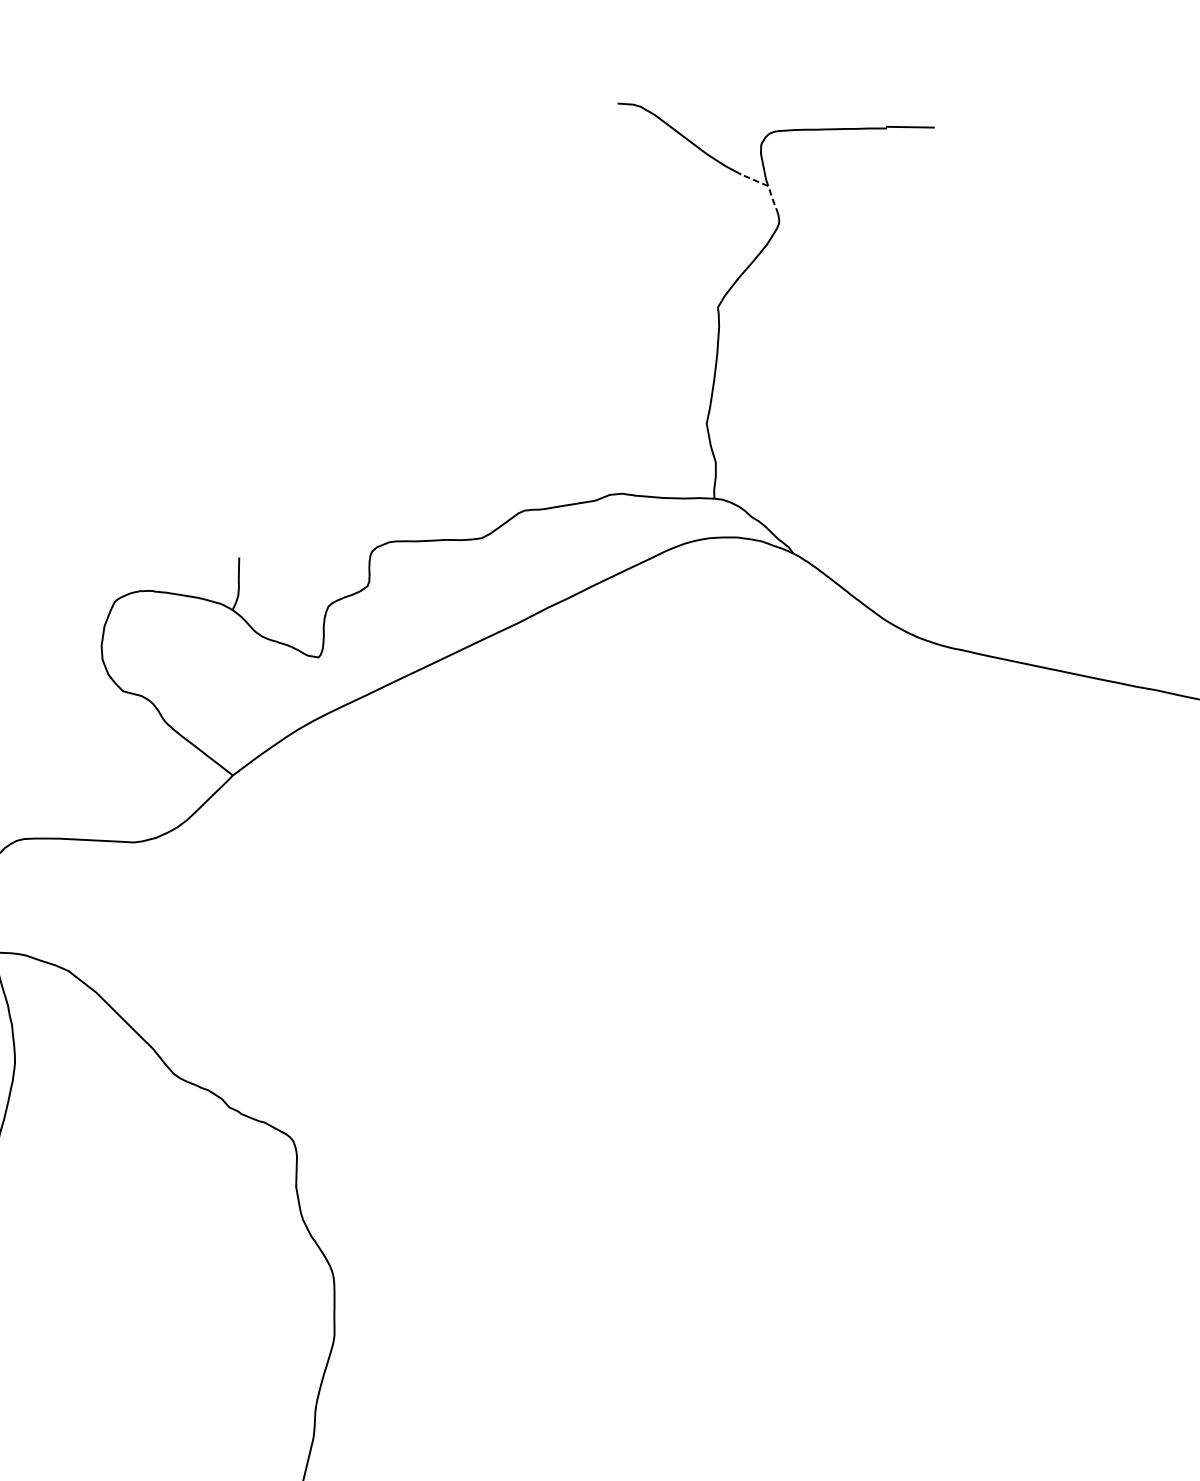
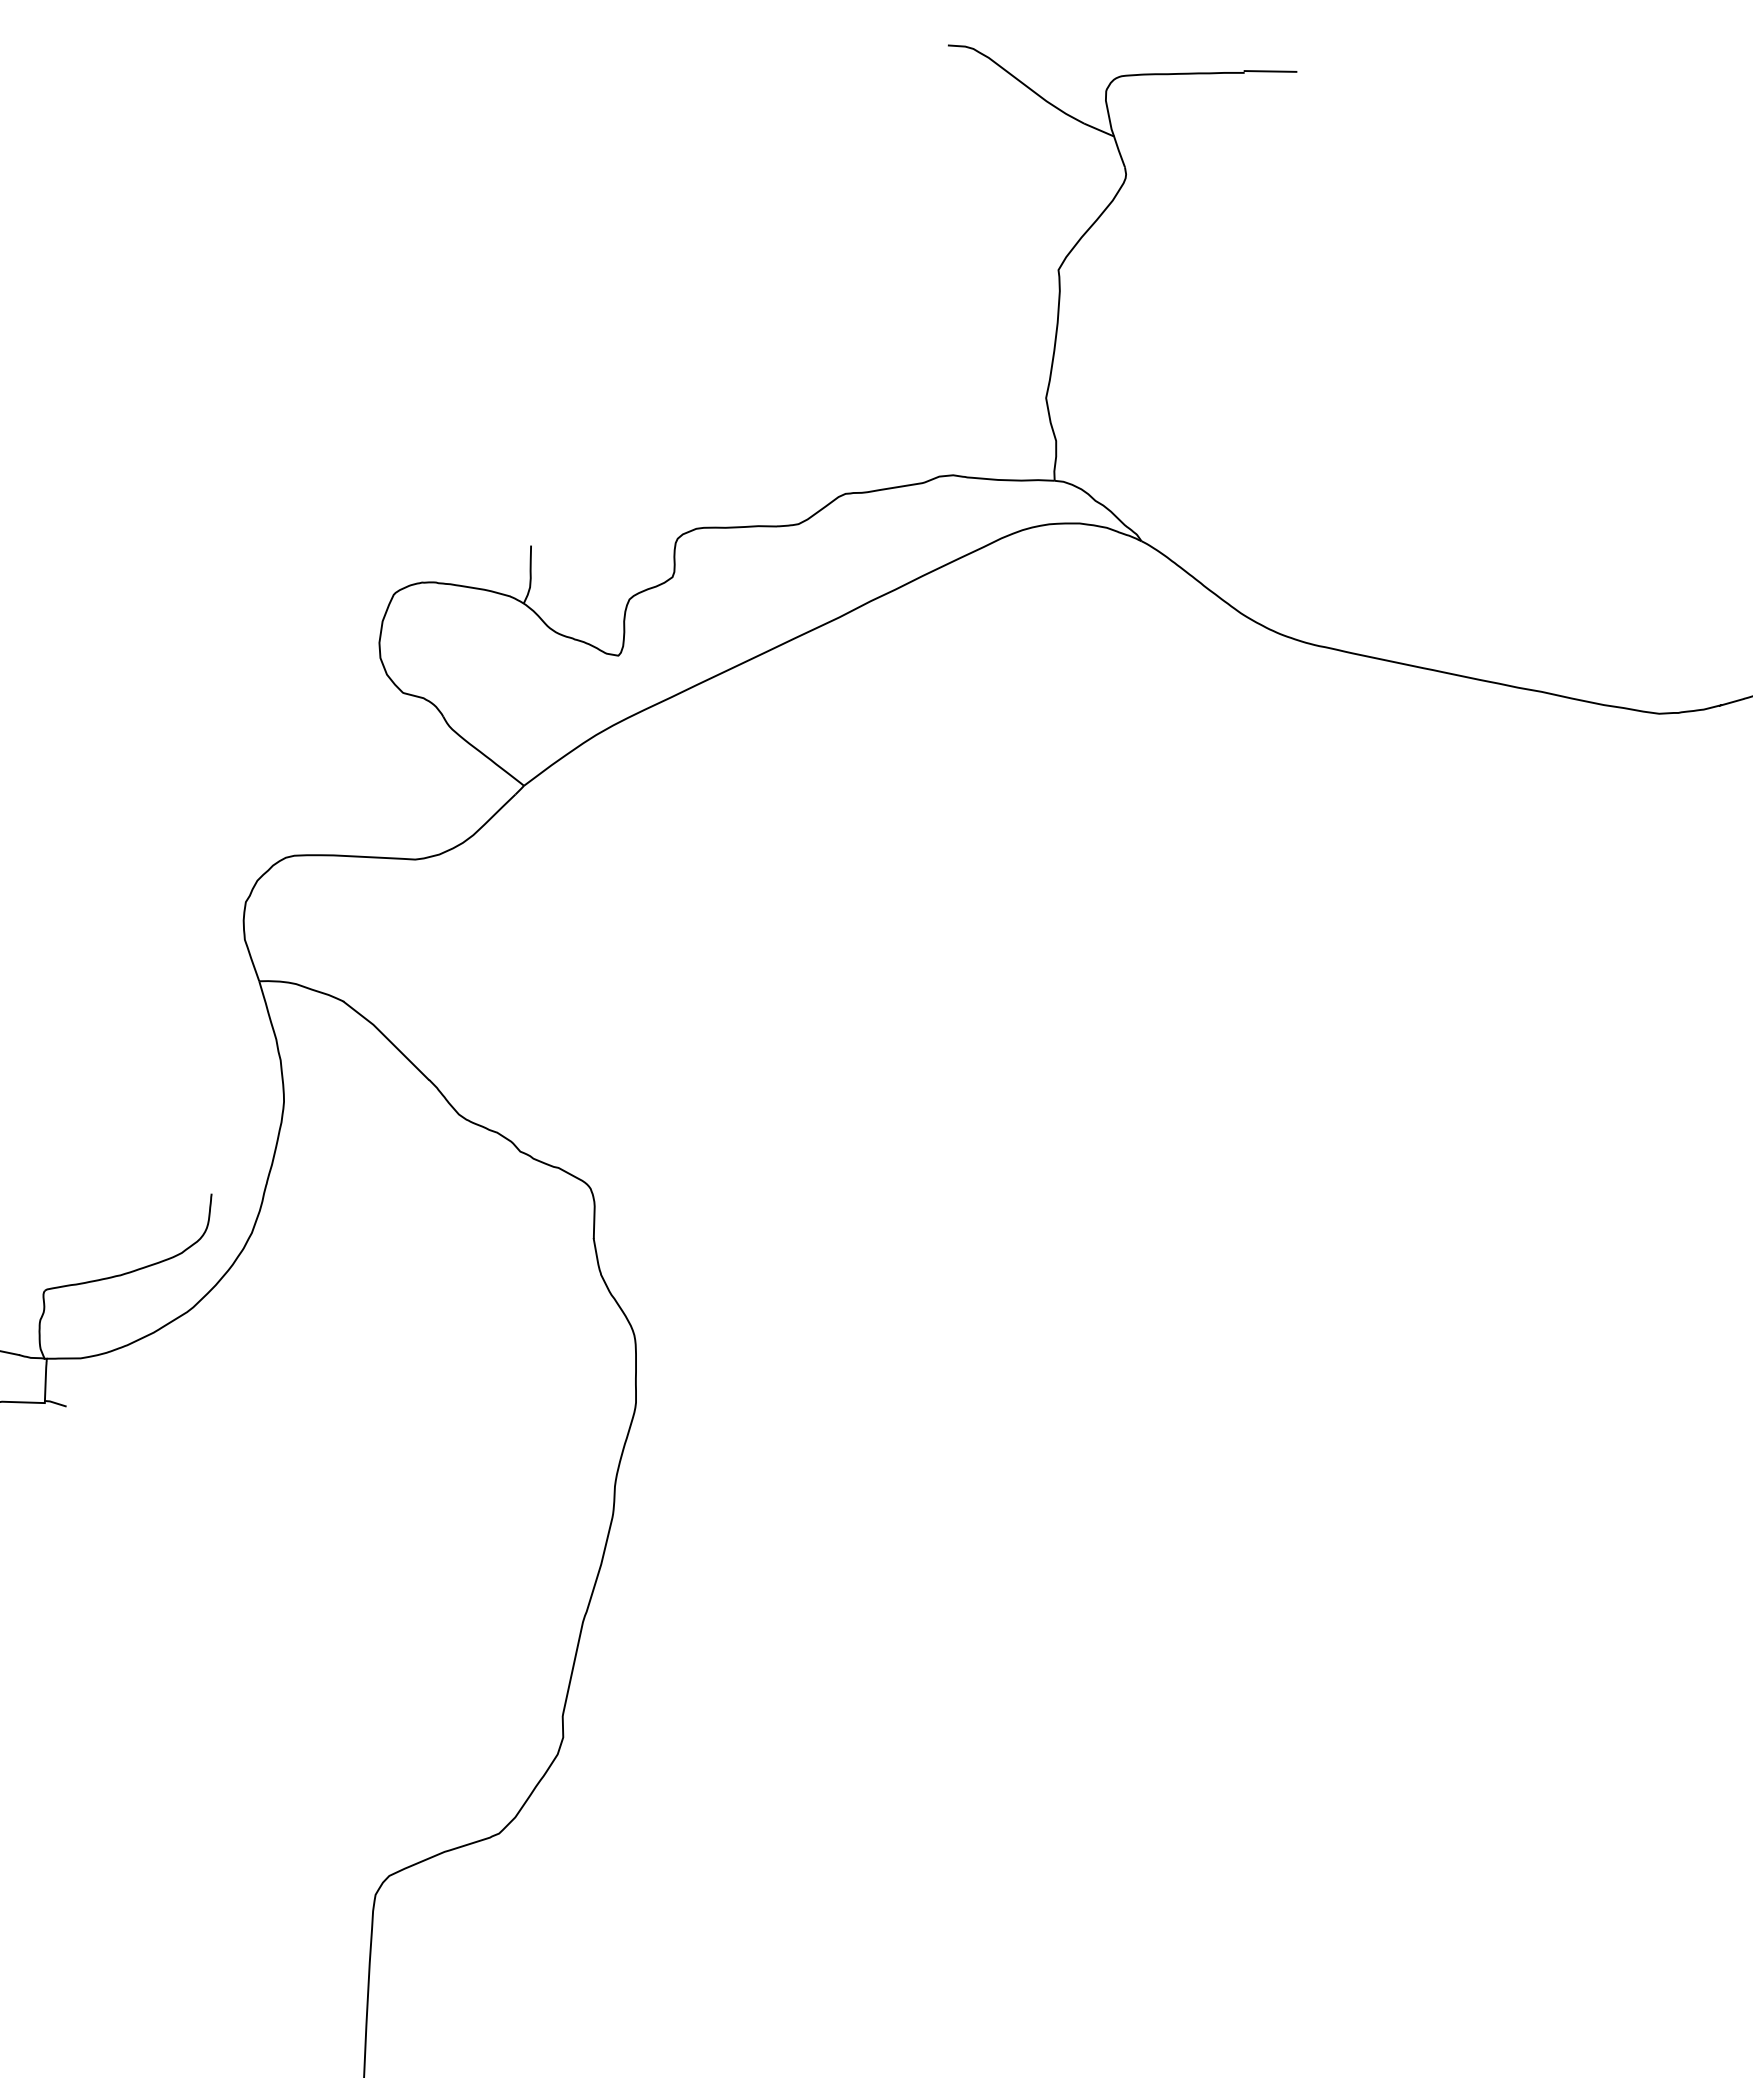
line: (768, 186) -> (1114, 136), dashed -> solid

